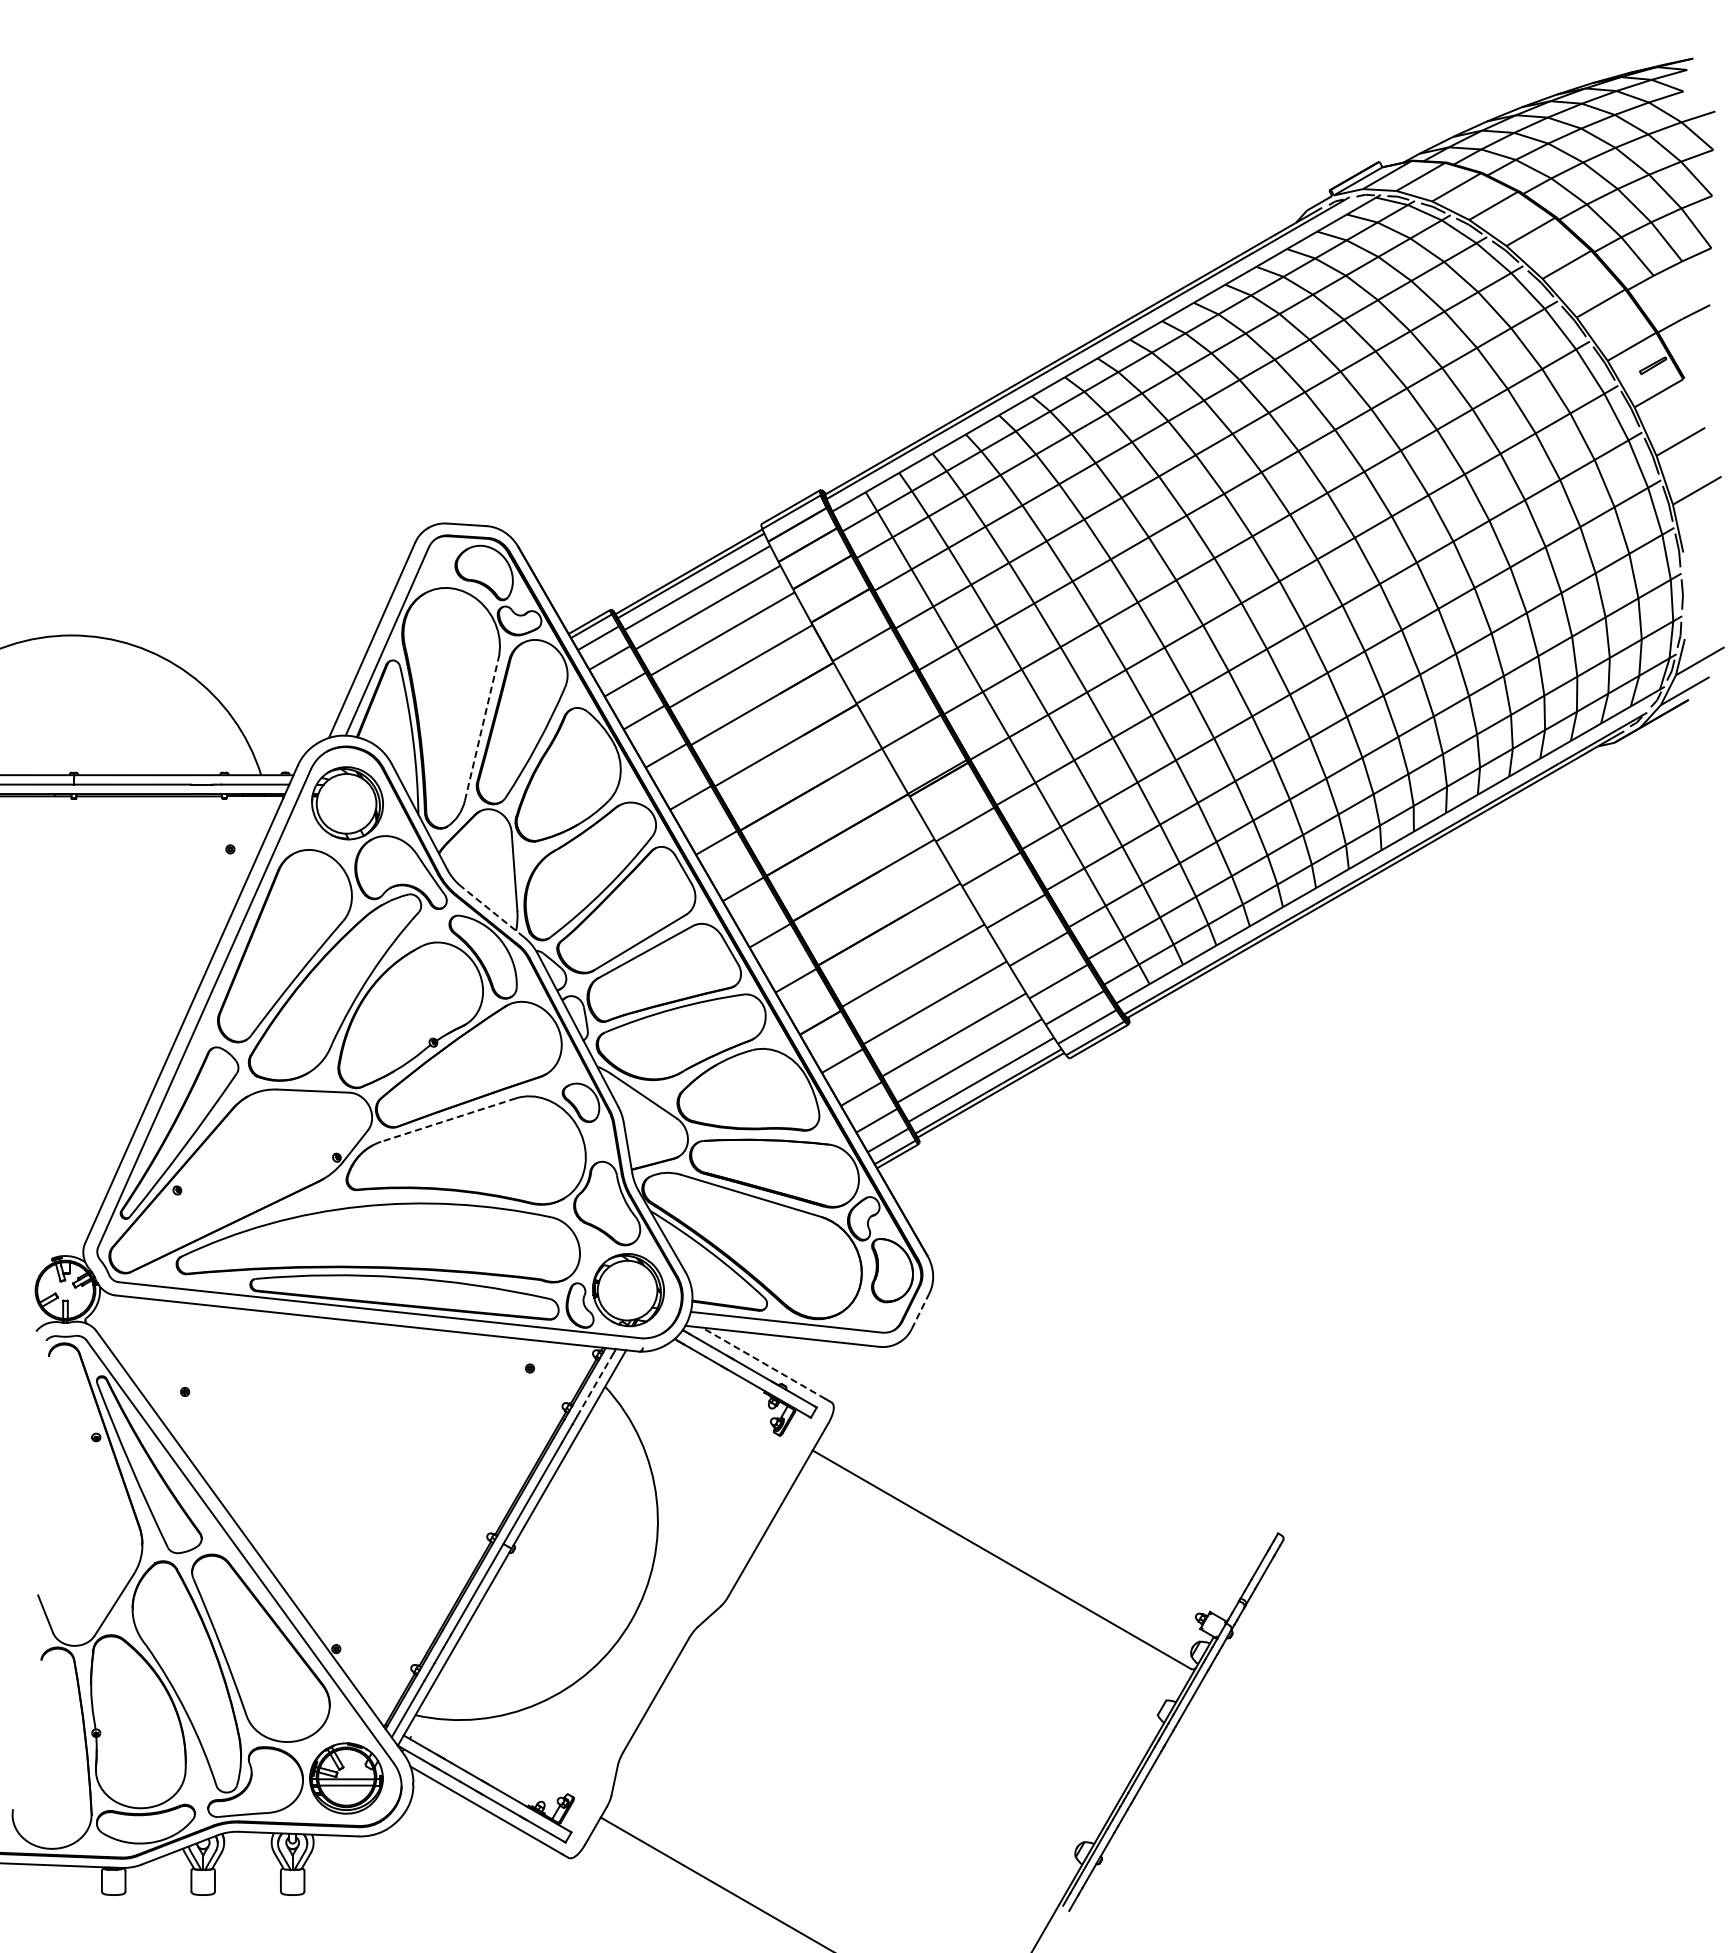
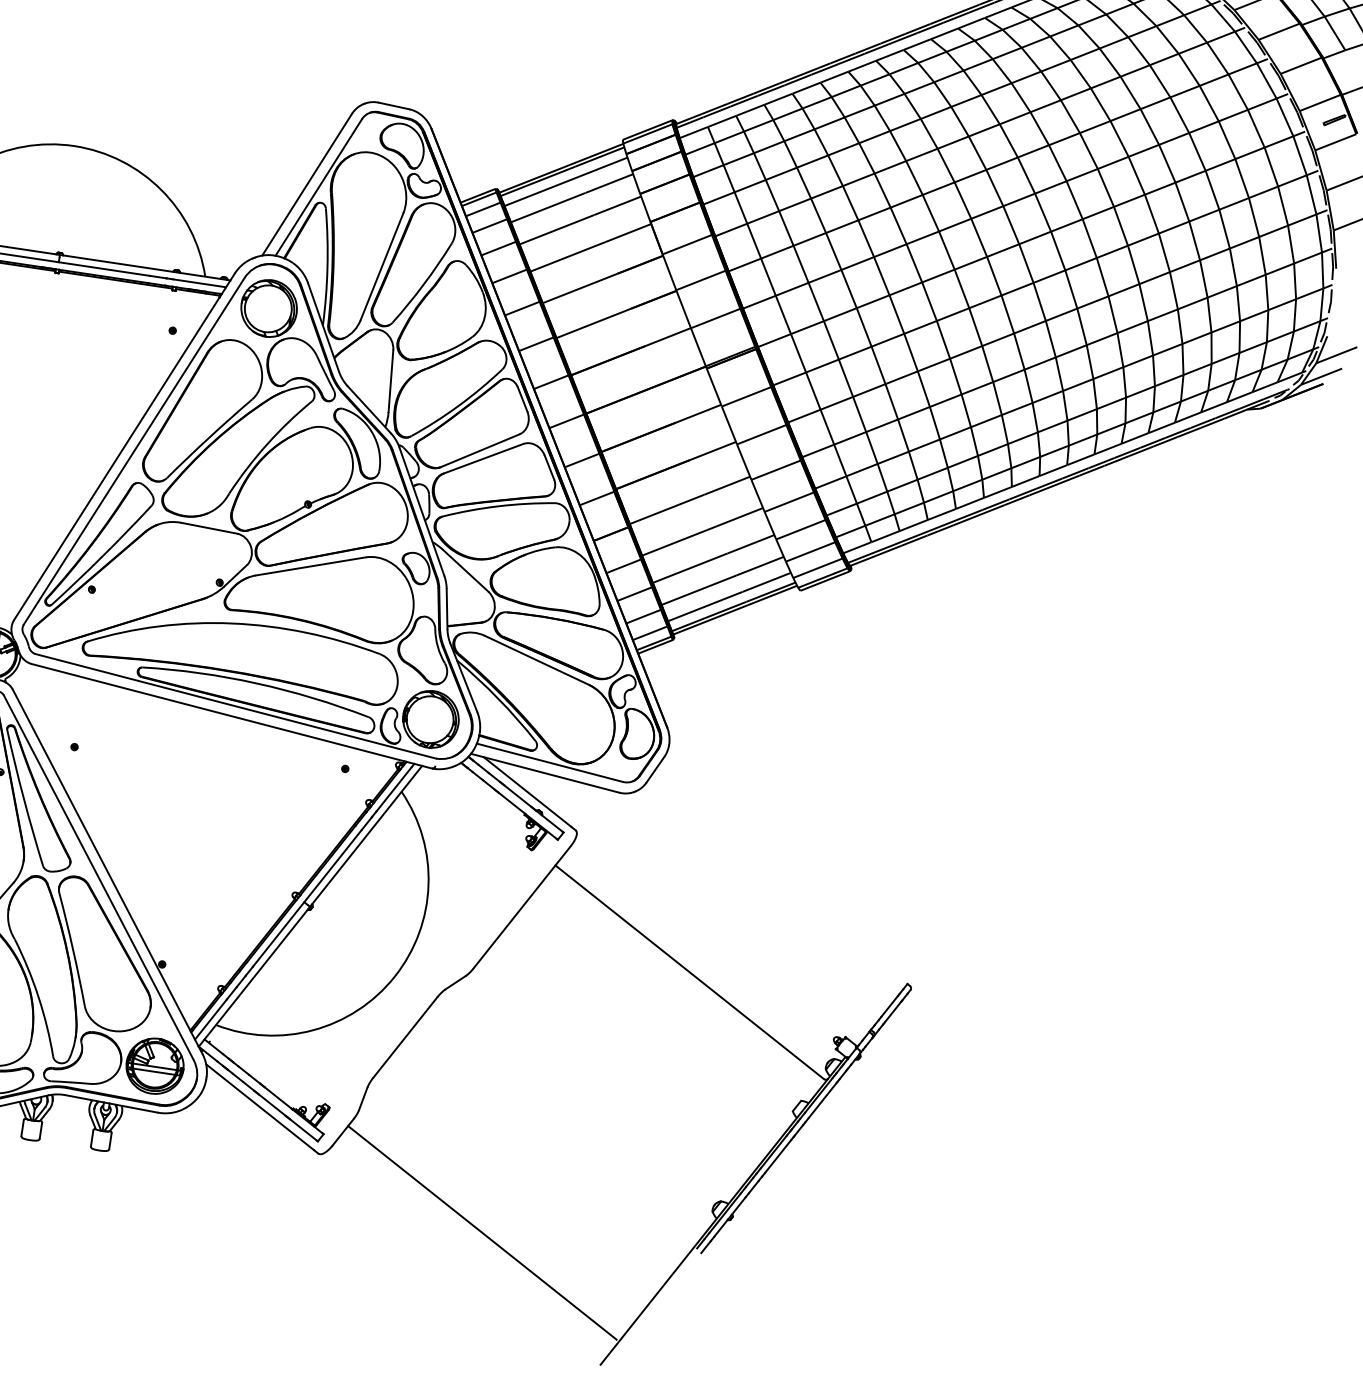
line: (481, 728) -> (381, 265), dashed -> solid
line: (492, 911) -> (369, 409), dashed -> solid
line: (448, 1120) -> (310, 566), dashed -> solid
line: (920, 1311) -> (655, 769), dashed -> solid
line: (763, 1363) -> (527, 792), dashed -> solid
line: (595, 1384) -> (394, 788), dashed -> solid

